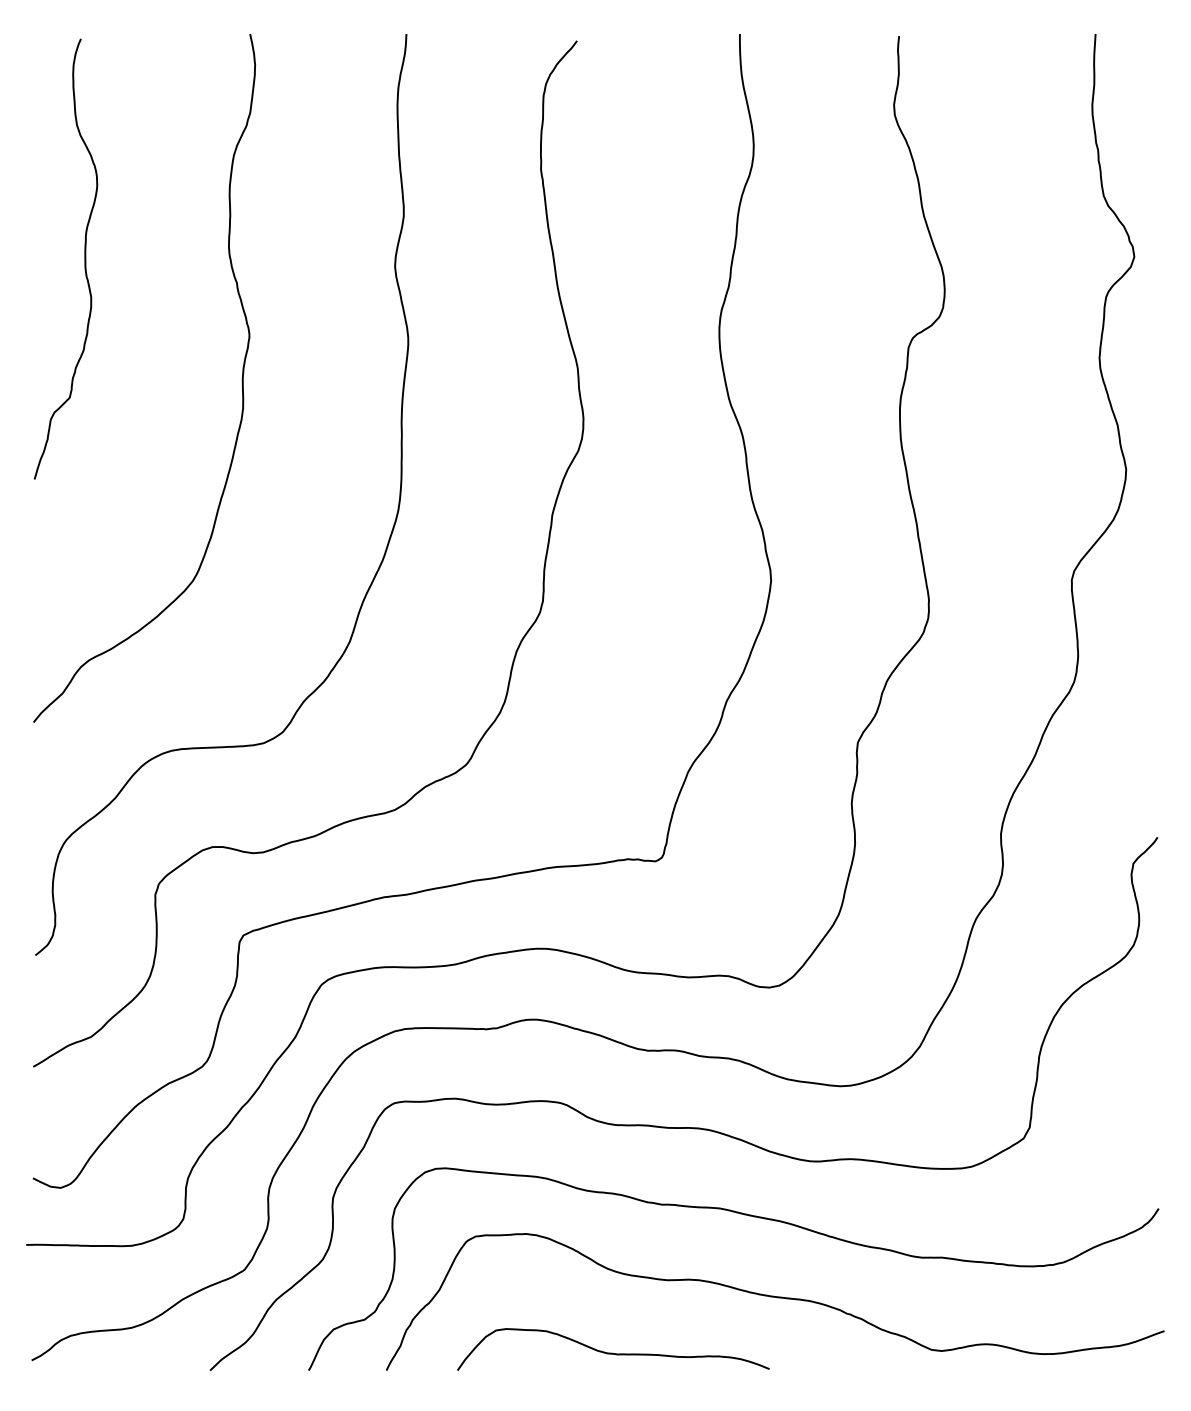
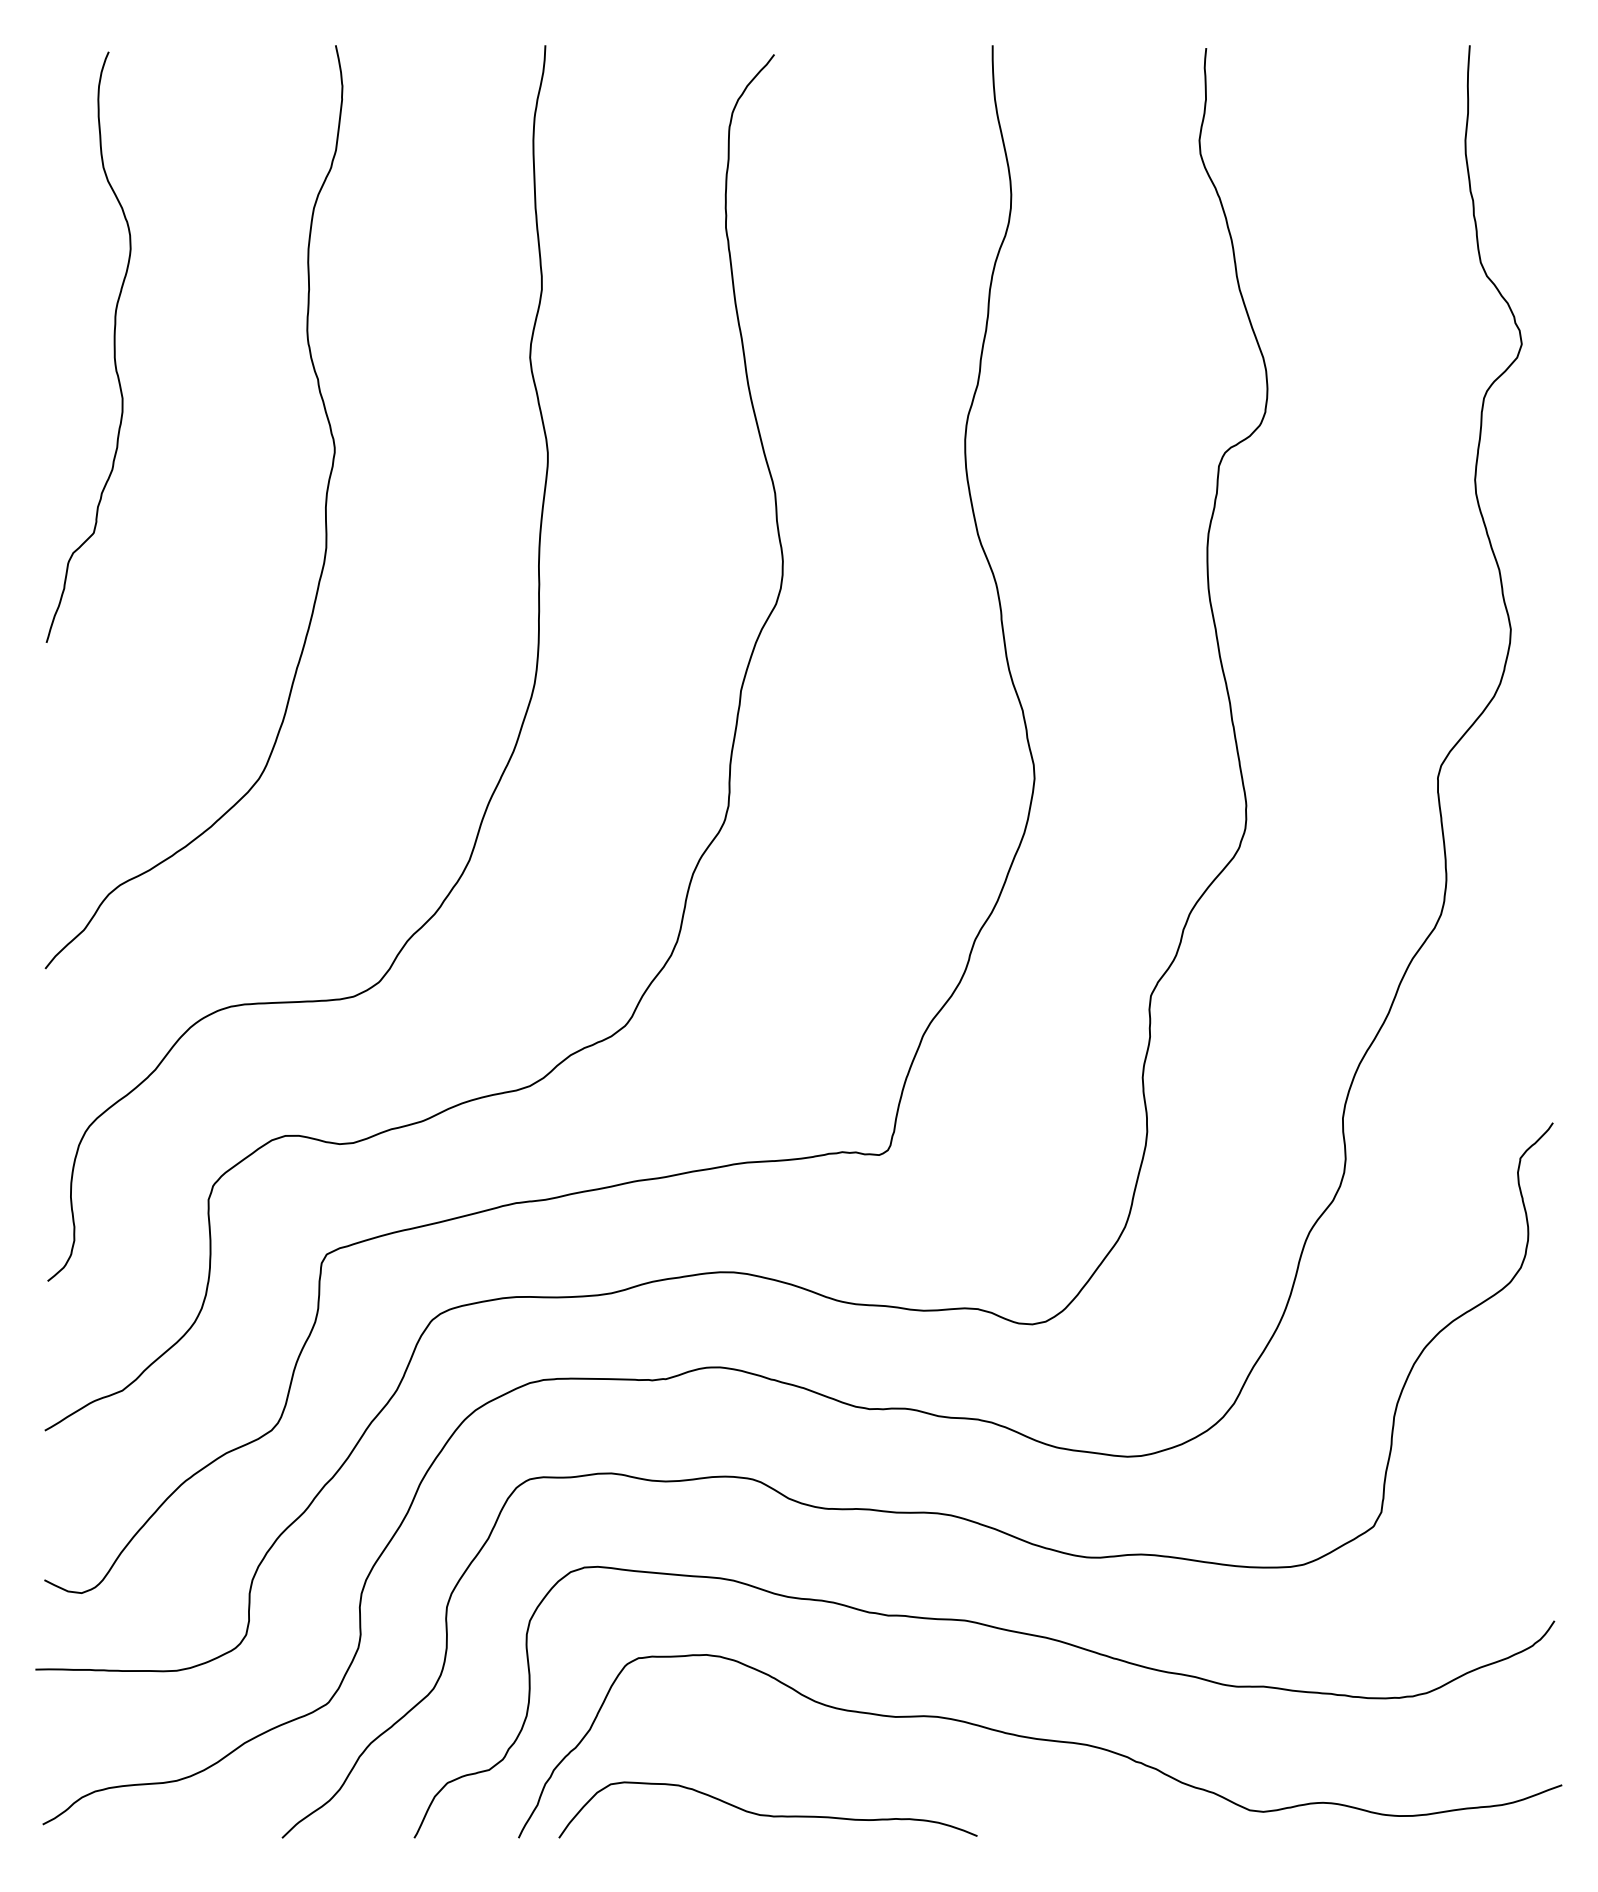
curve: (613, 1352) -> (767, 1814), moved

